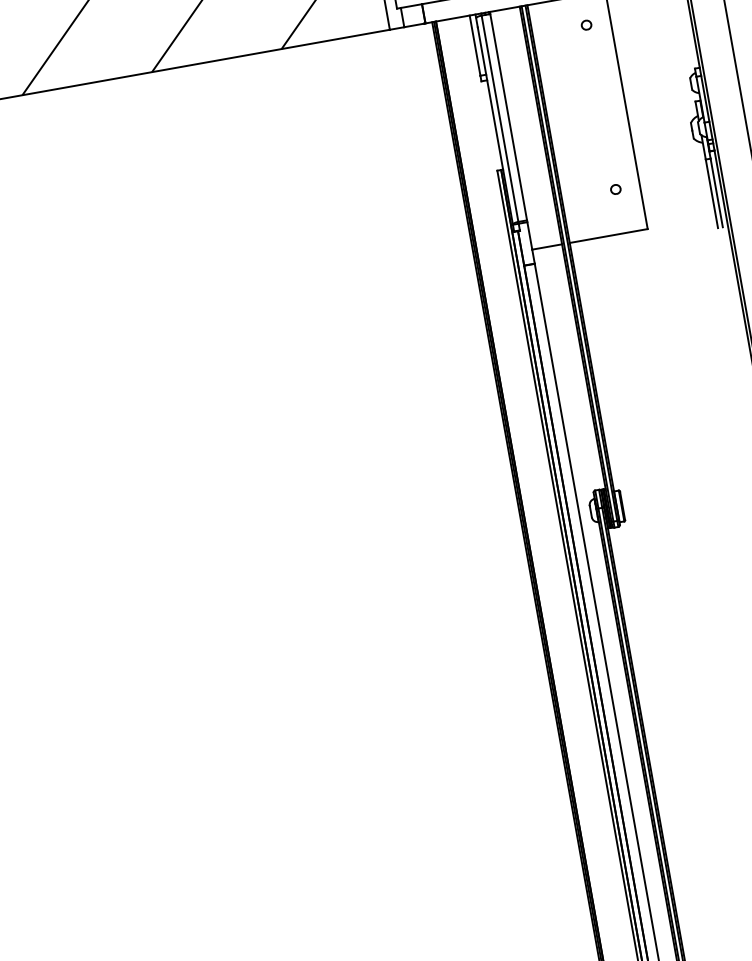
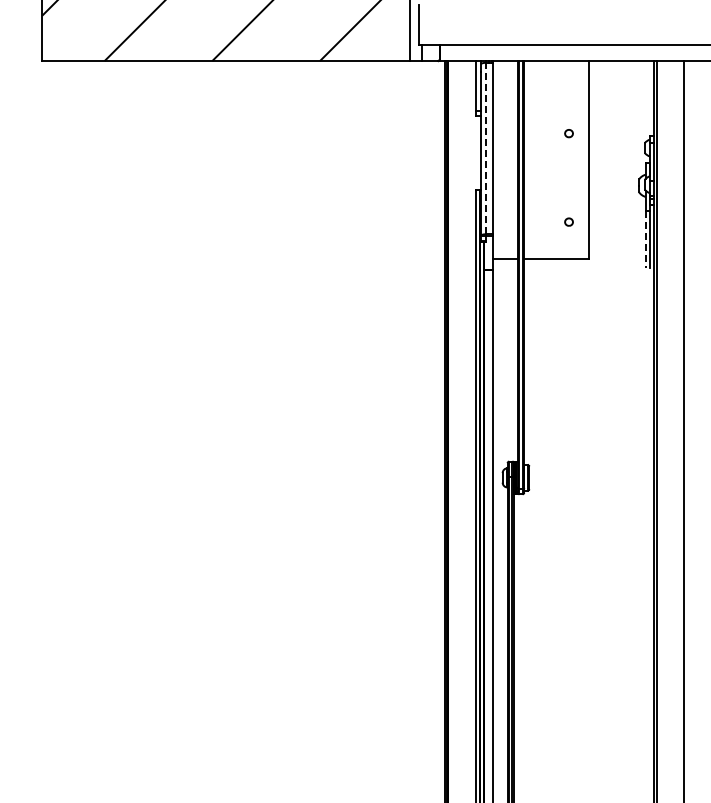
part: (585, 25) -> (568, 133), moved
line: (499, 118) -> (485, 148), solid -> dashed
line: (711, 194) -> (645, 239), solid -> dashed

